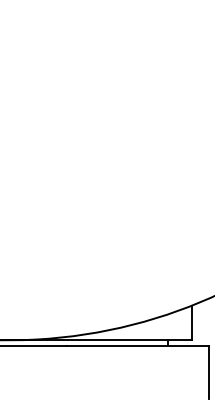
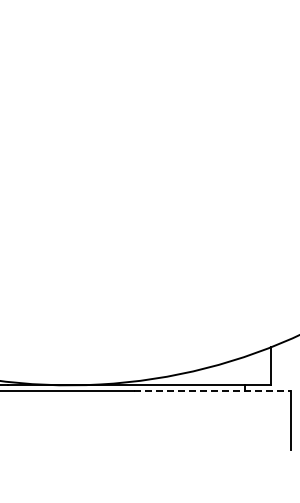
line: (138, 345) -> (212, 391), solid -> dashed

